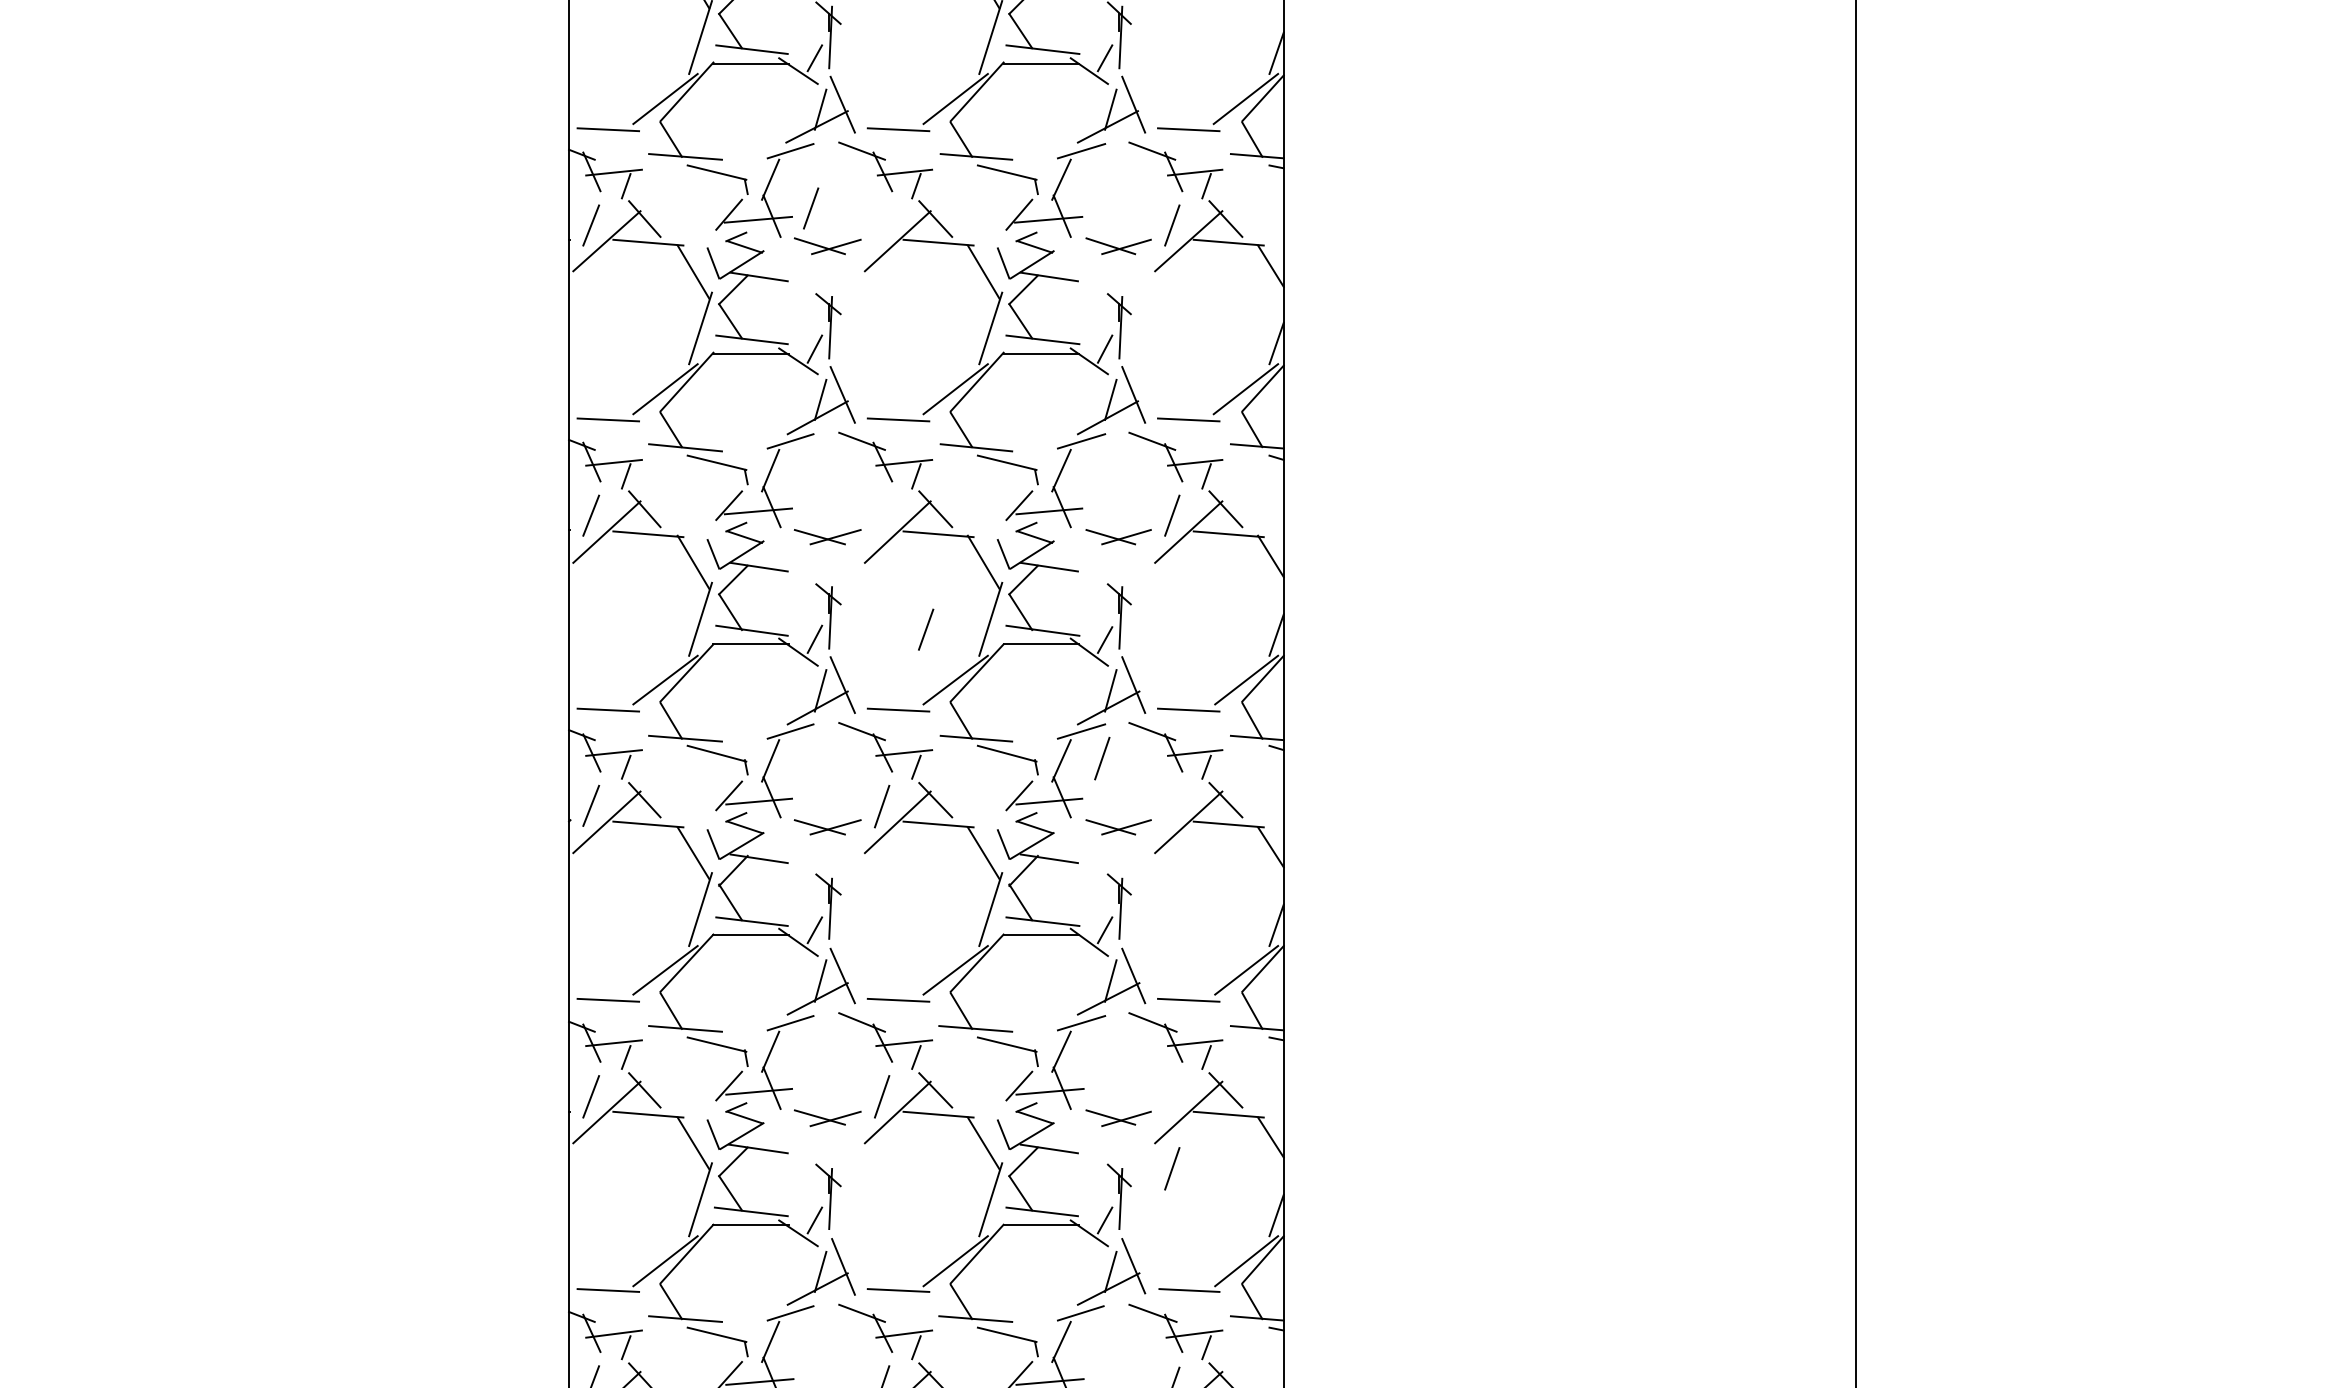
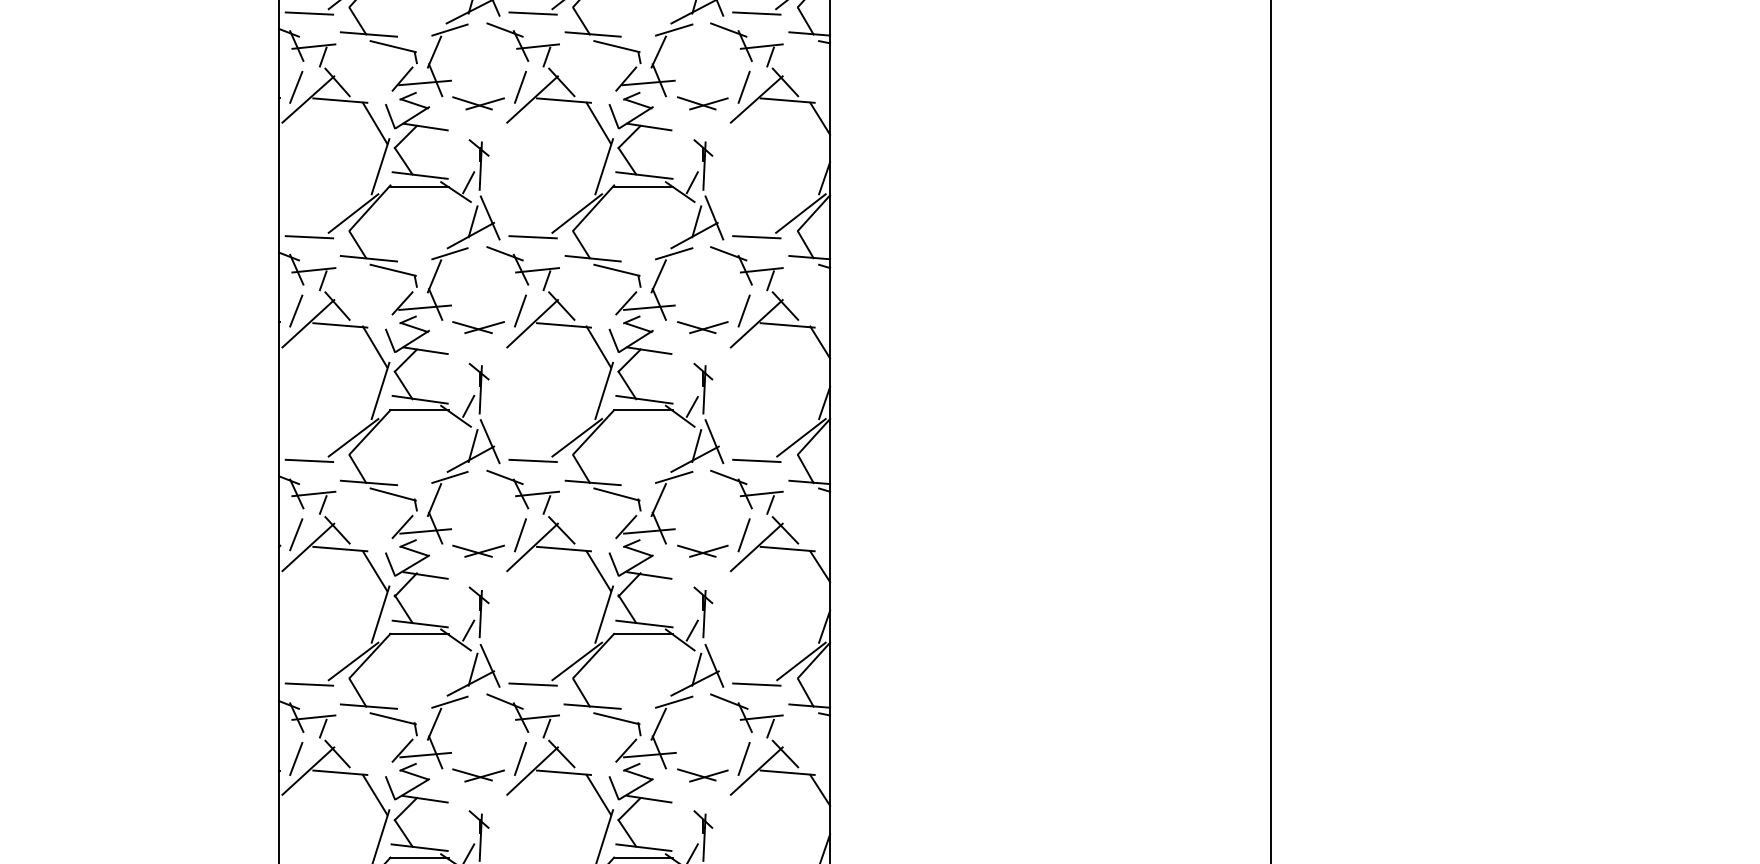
line: (811, 208) -> (520, 87), moved
line: (926, 629) -> (520, 310), moved
line: (1102, 758) -> (744, 535), moved
line: (1172, 1168) -> (744, 758), moved

